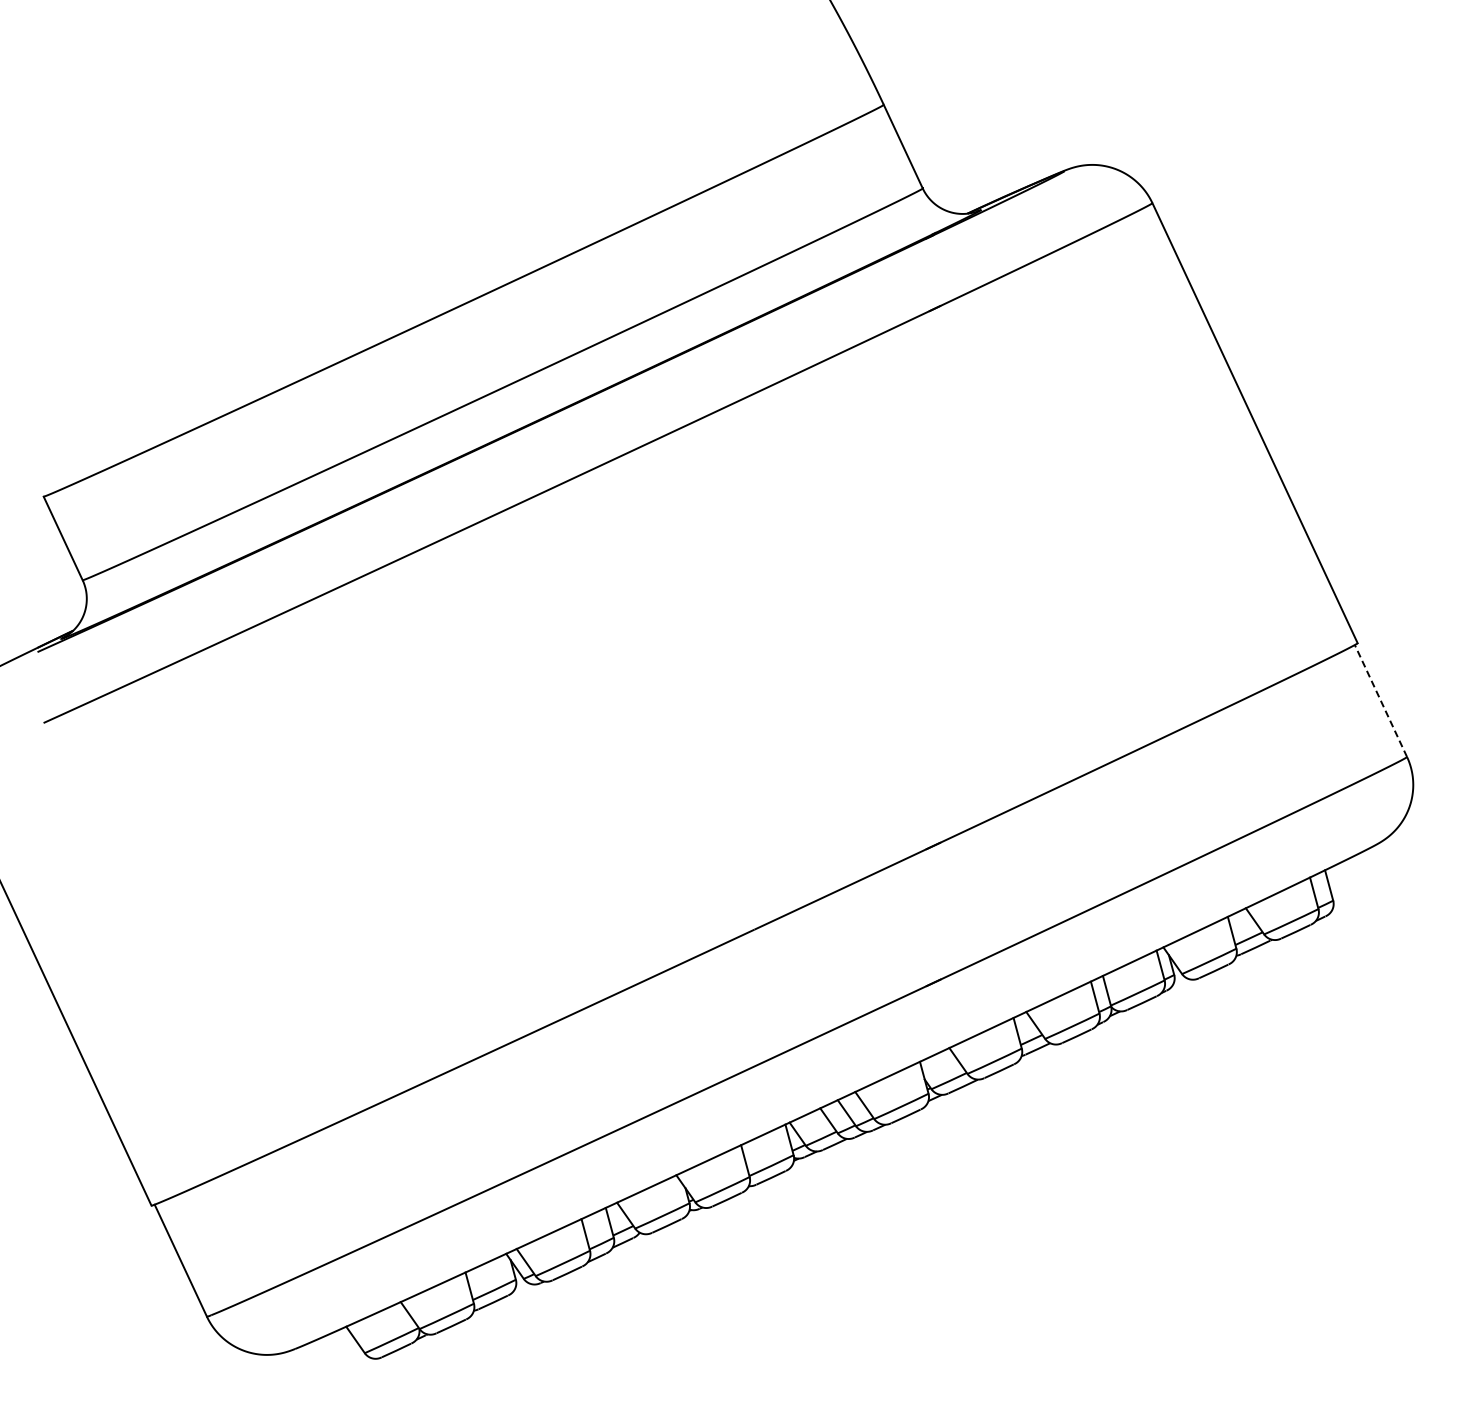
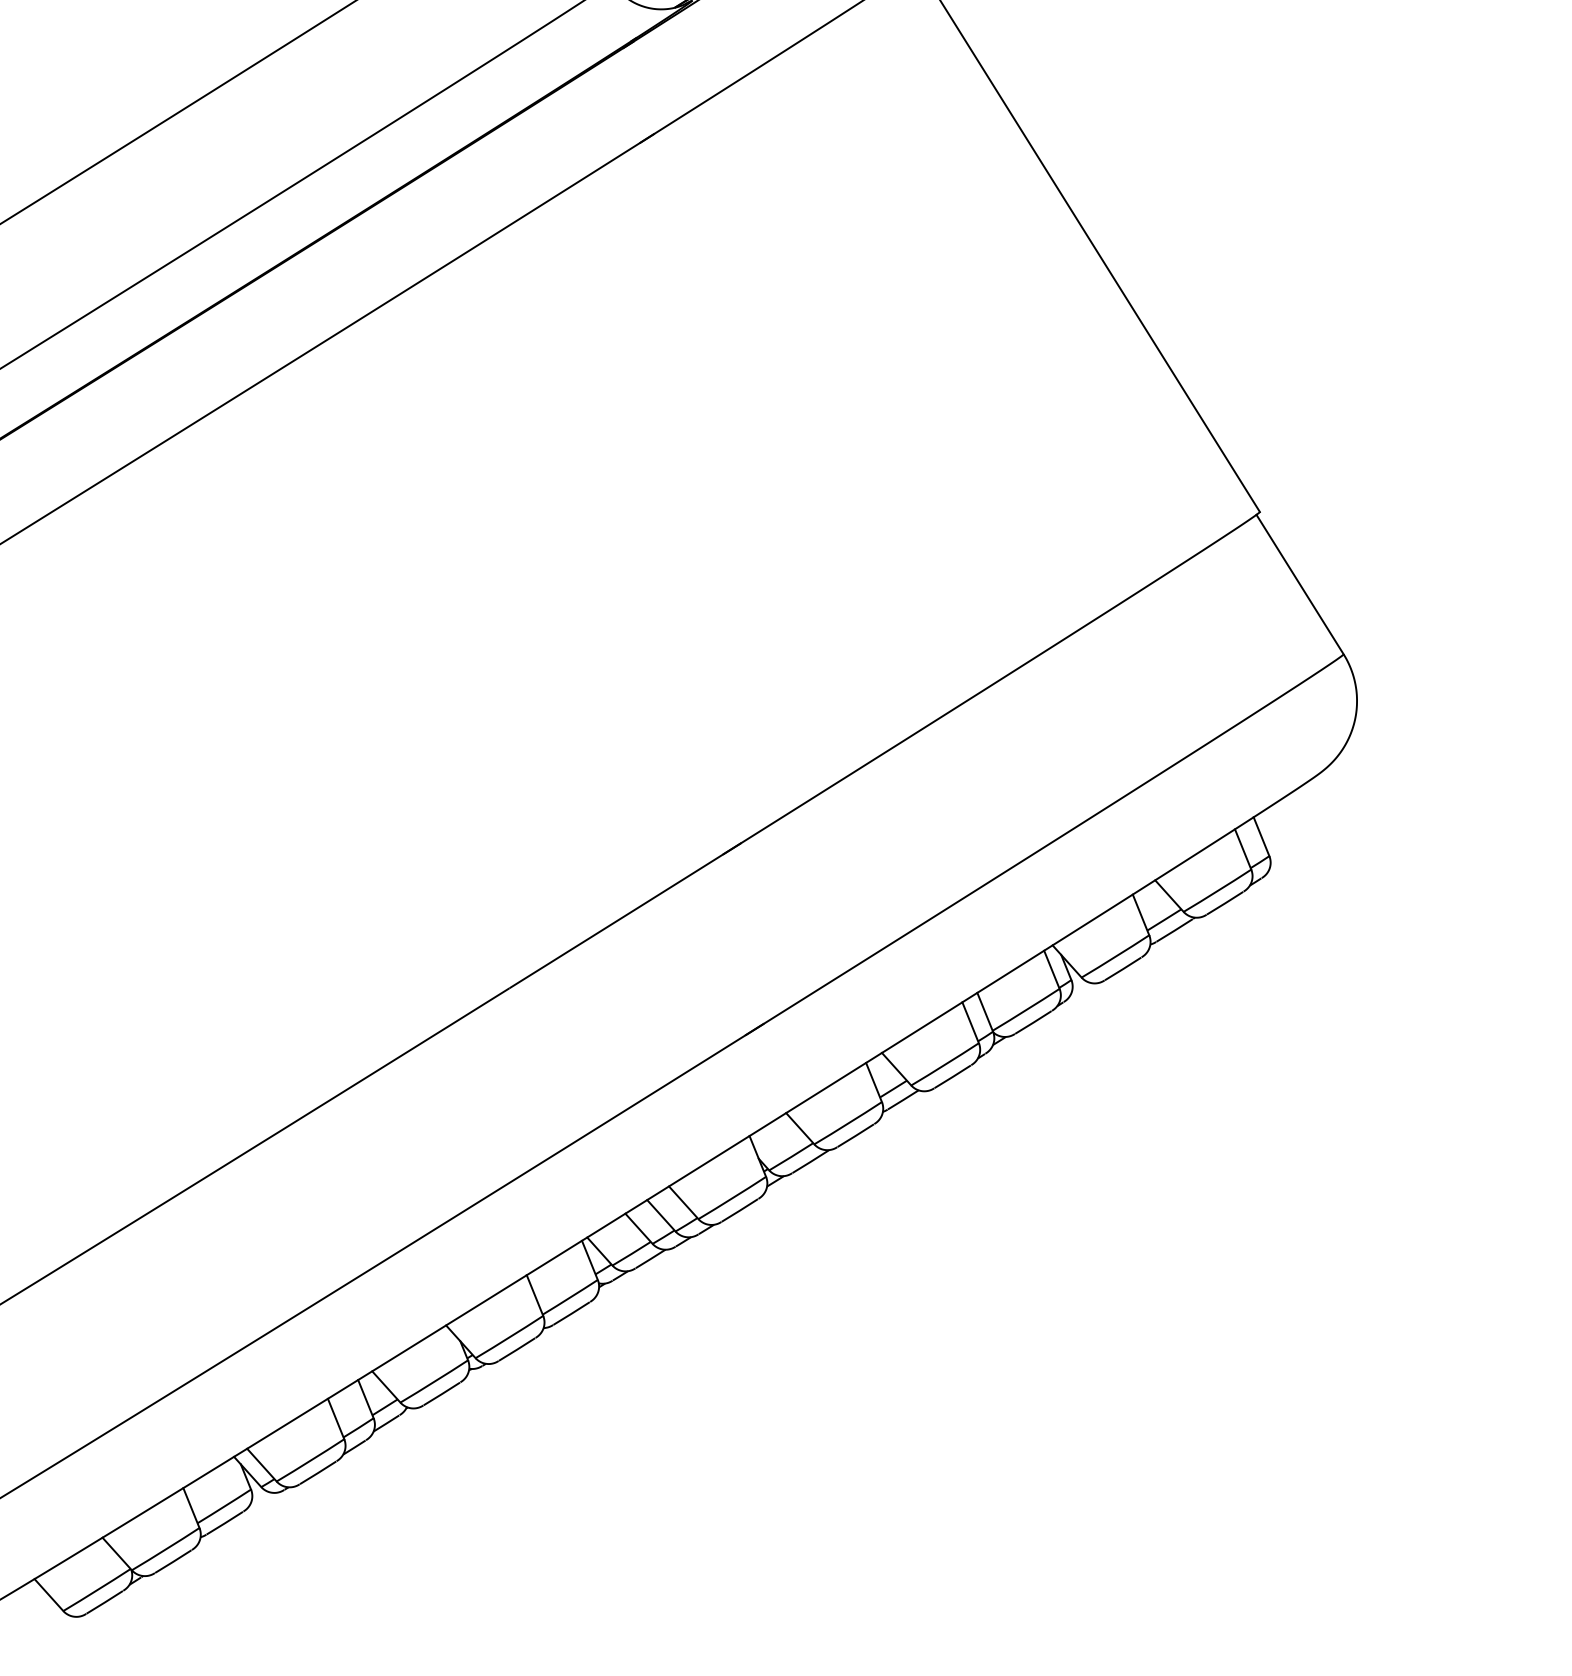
line: (1380, 701) -> (1299, 585), dashed -> solid

